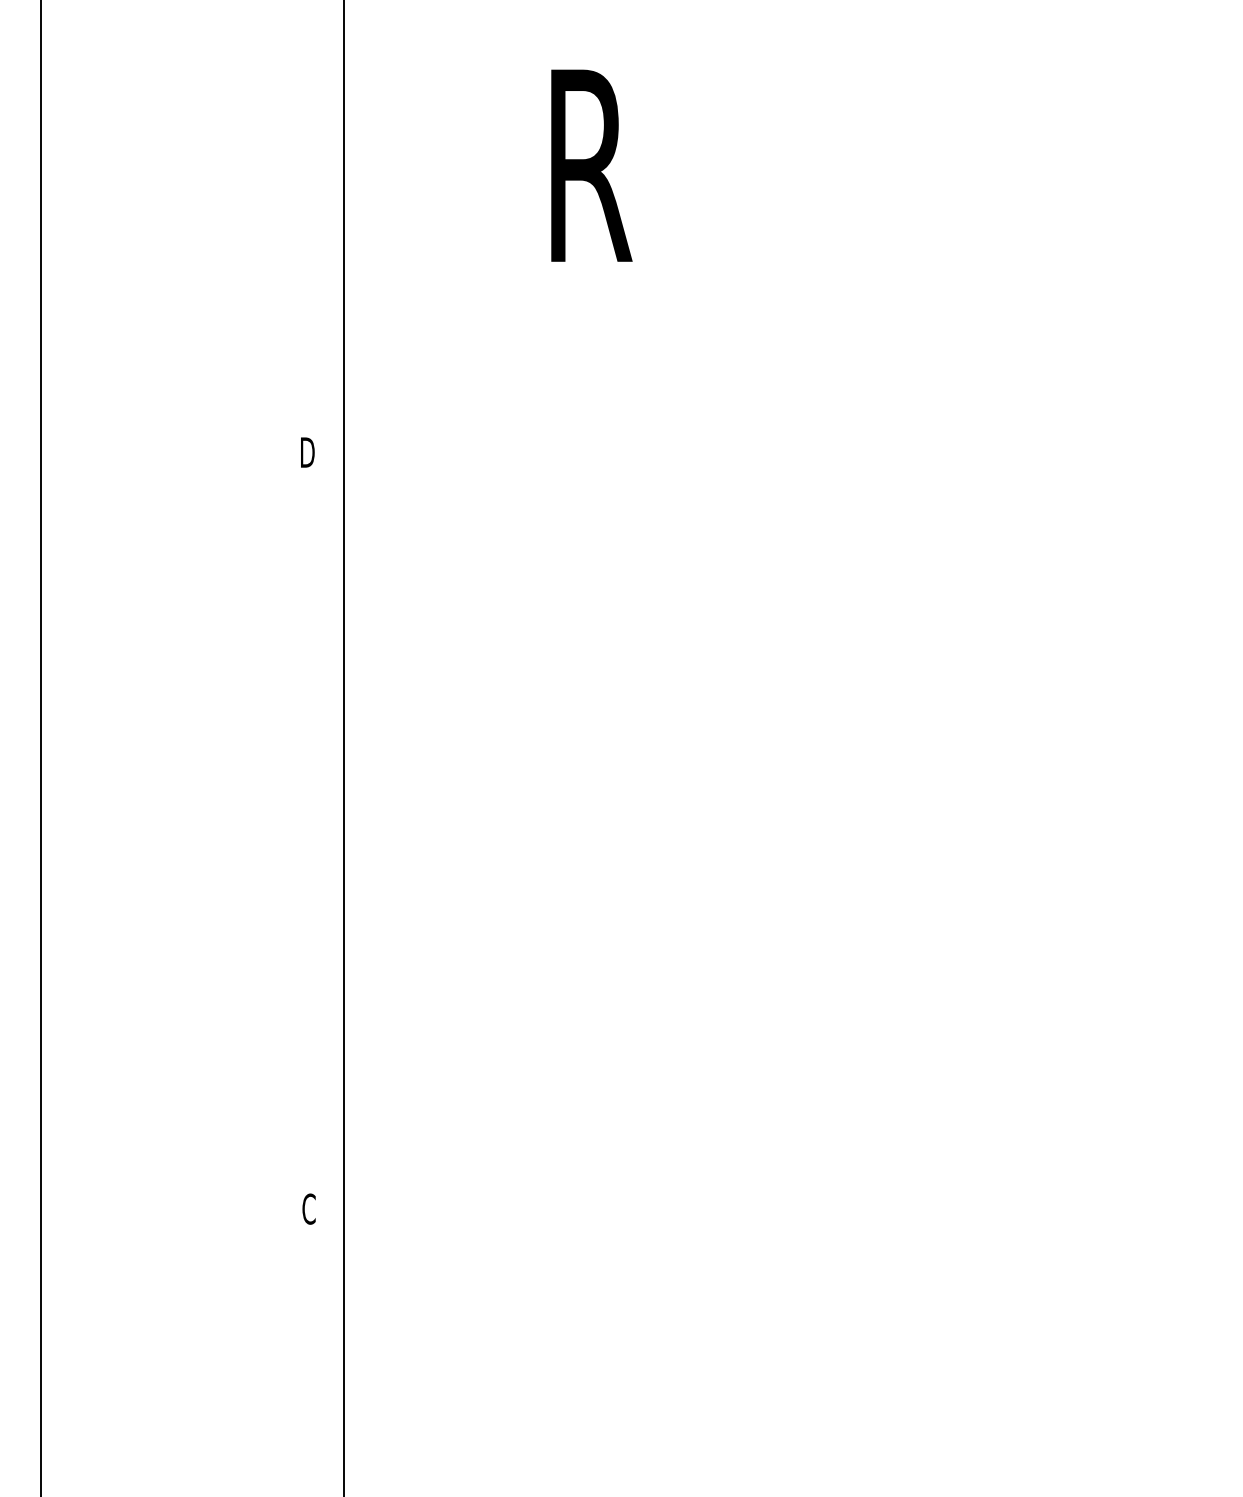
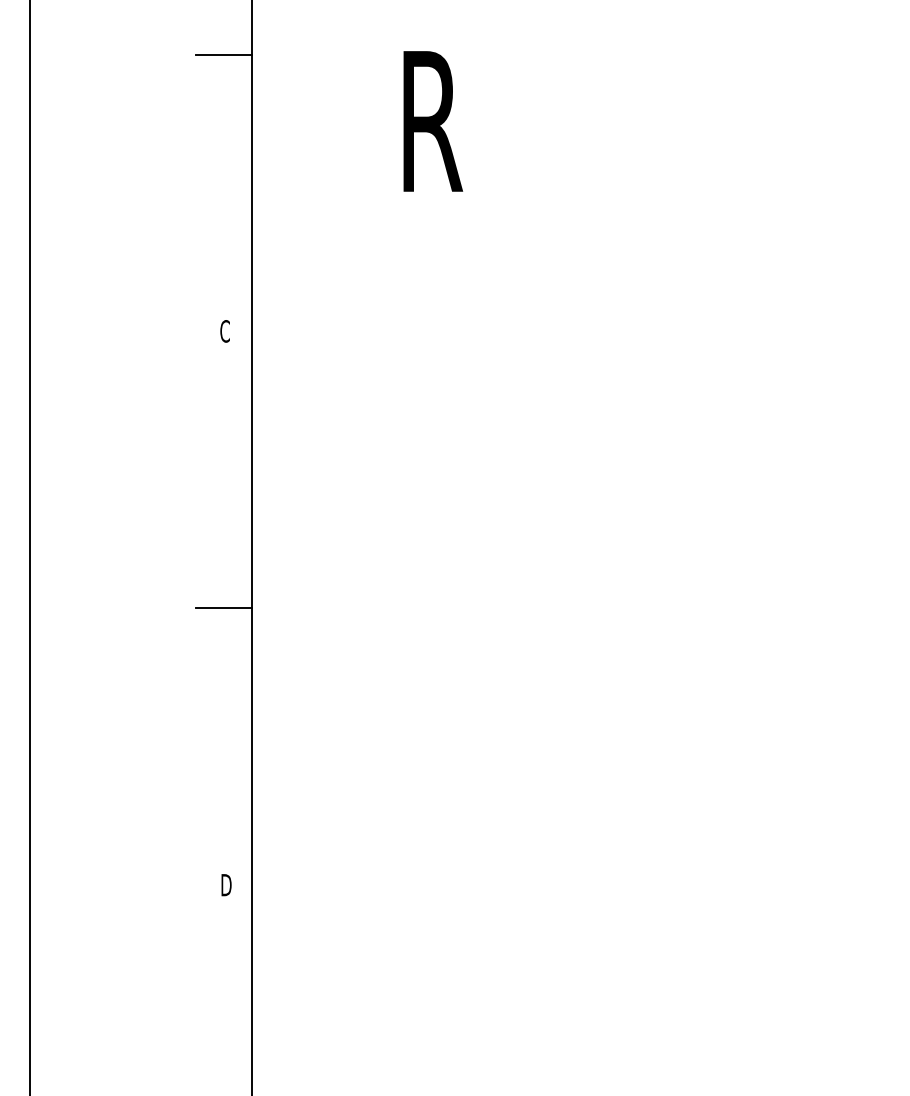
line: (305, 74) -> (223, 54), added
text: (307, 452) -> (225, 331), D -> C
line: (305, 831) -> (223, 608), added
text: (309, 1208) -> (226, 884), C -> D

